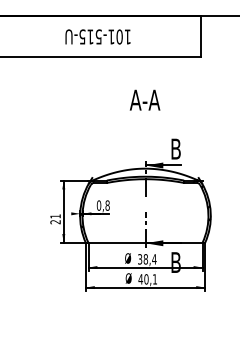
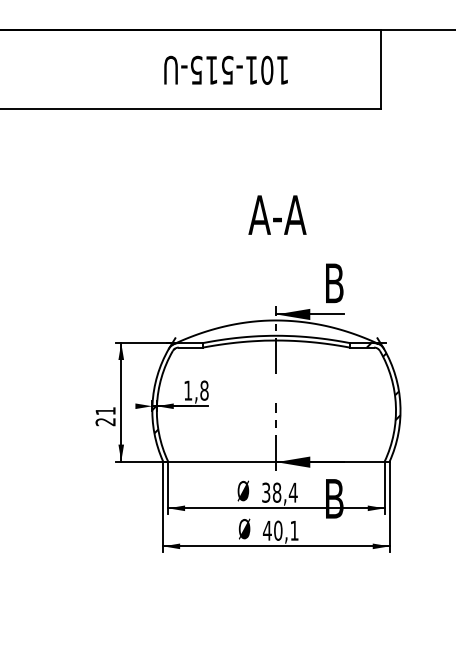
text: (97, 36) -> (225, 69), moved
text: (144, 99) -> (276, 213), moved
text: (98, 205) -> (187, 390), 0,8 -> 1,8

